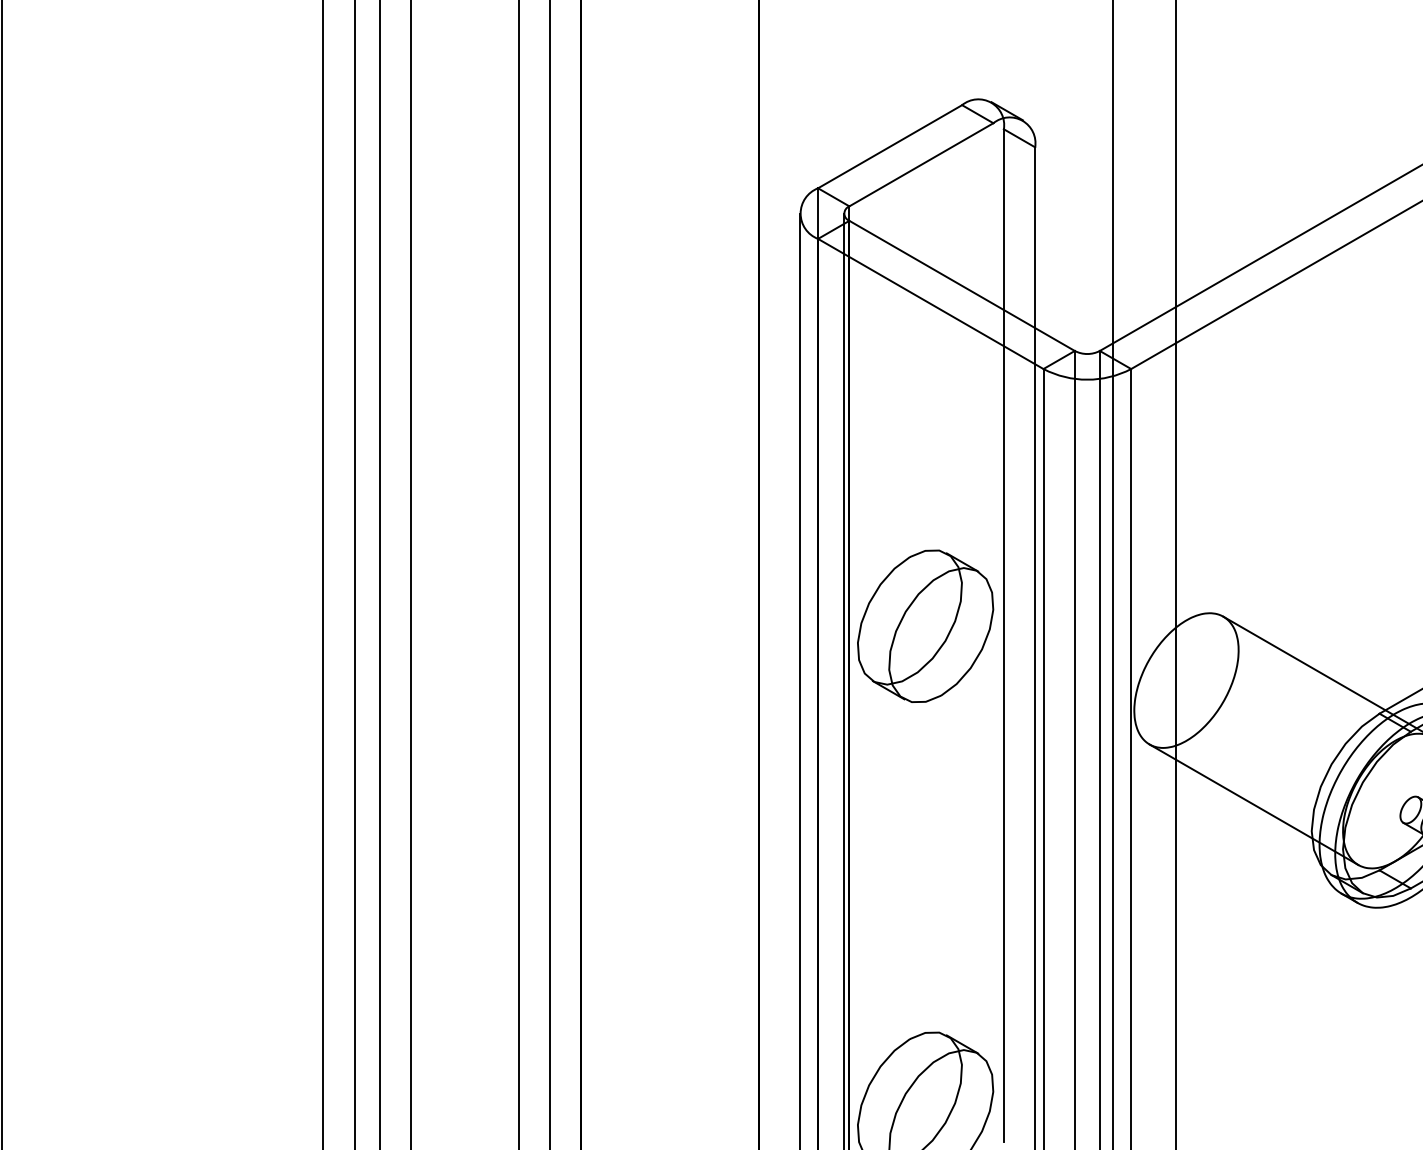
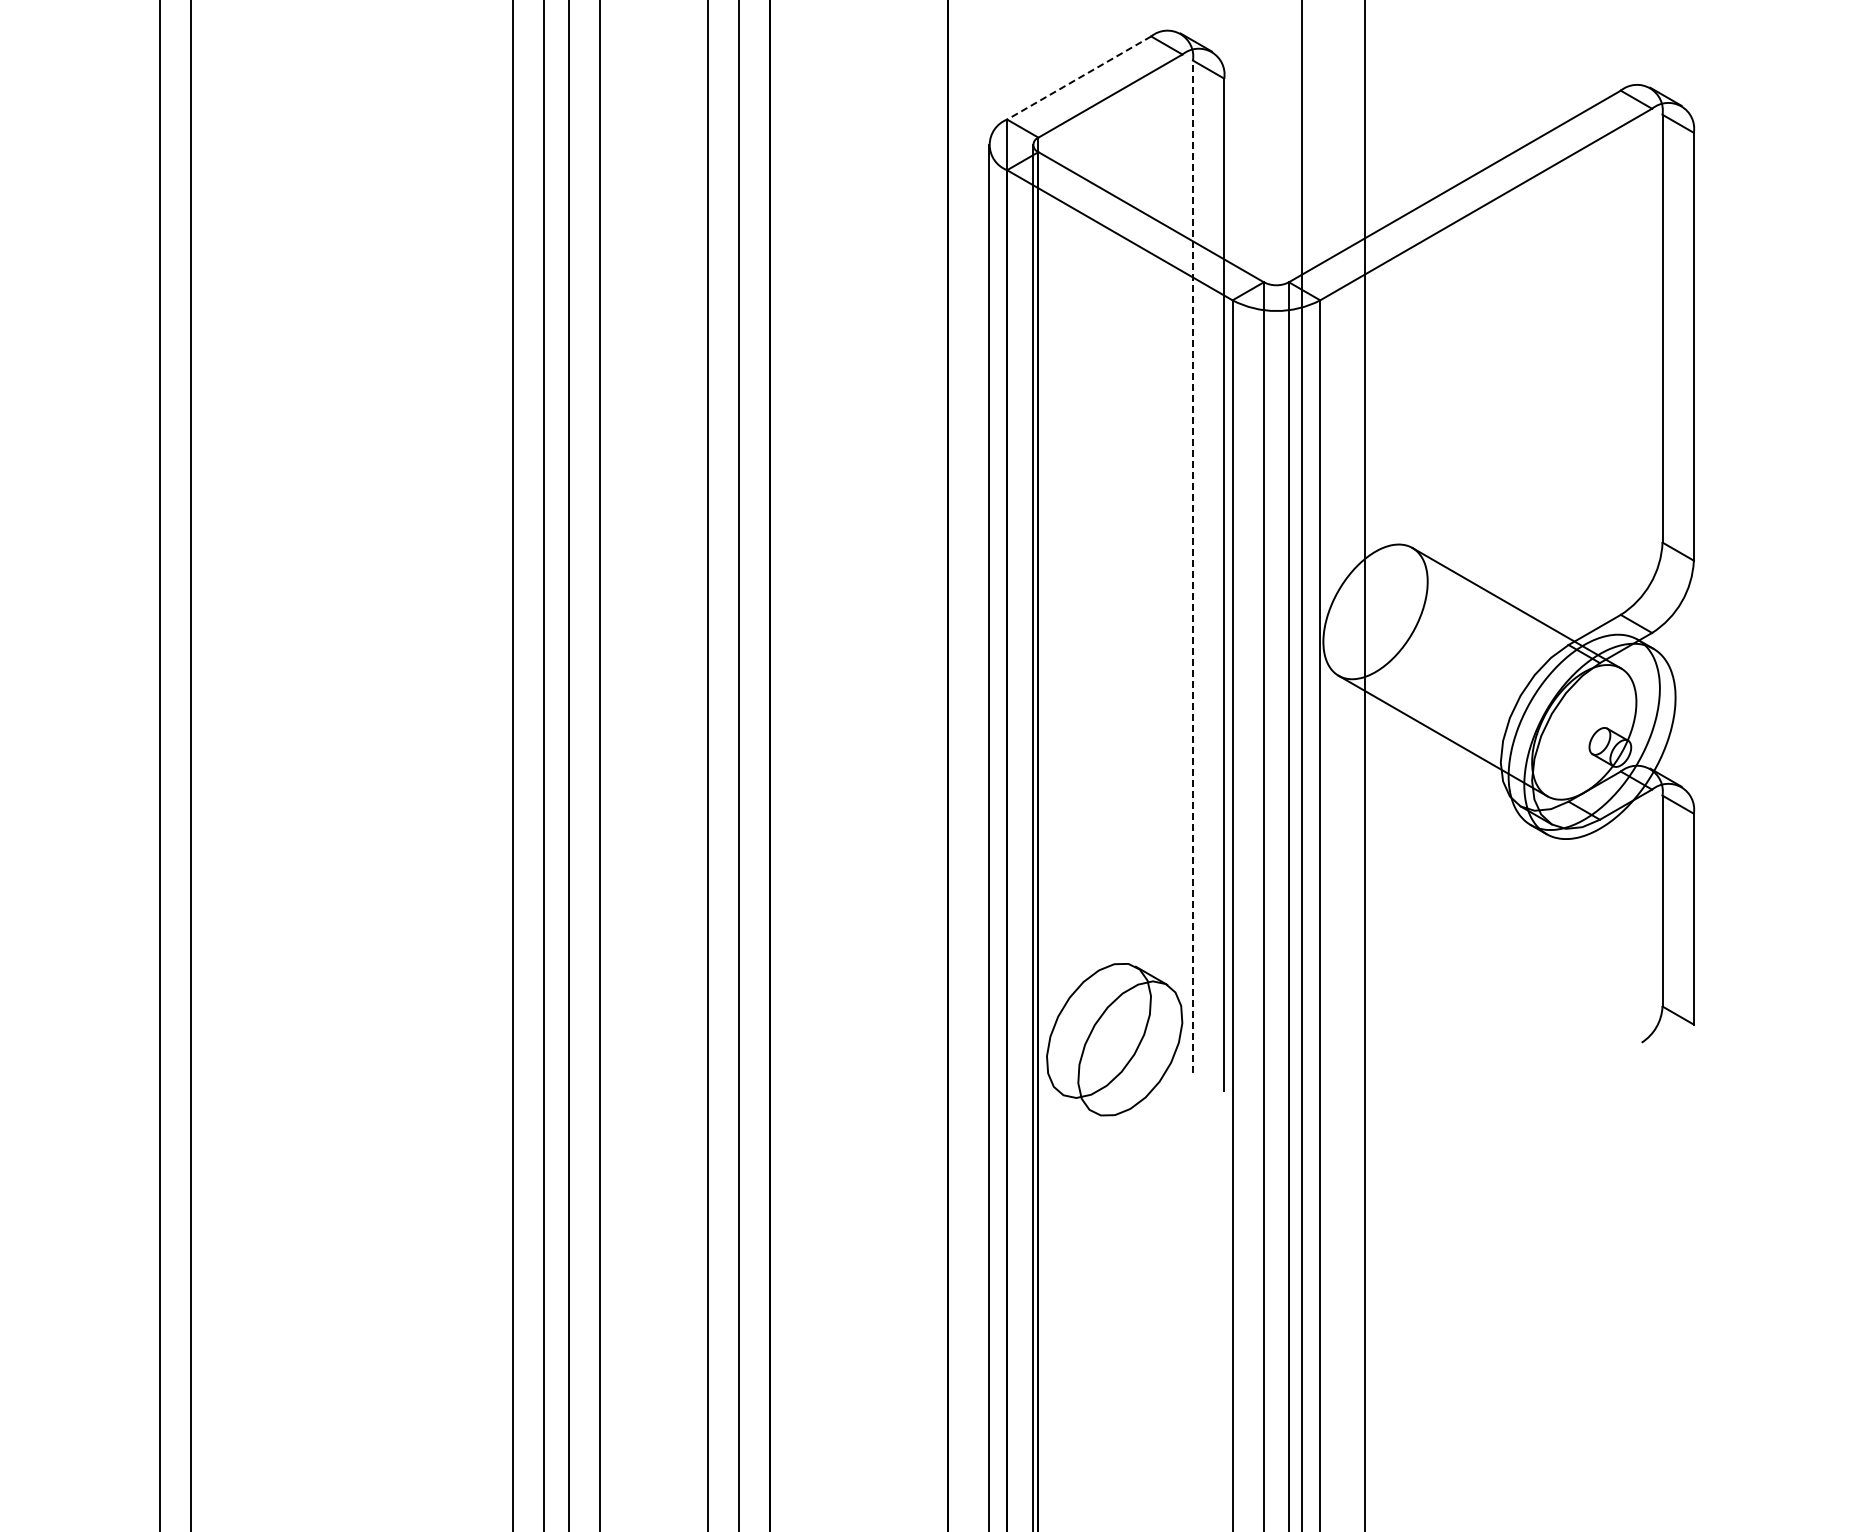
line: (889, 147) -> (1078, 78), solid -> dashed
part: (925, 626) -> (1114, 557), removed
line: (1003, 635) -> (1192, 566), solid -> dashed

